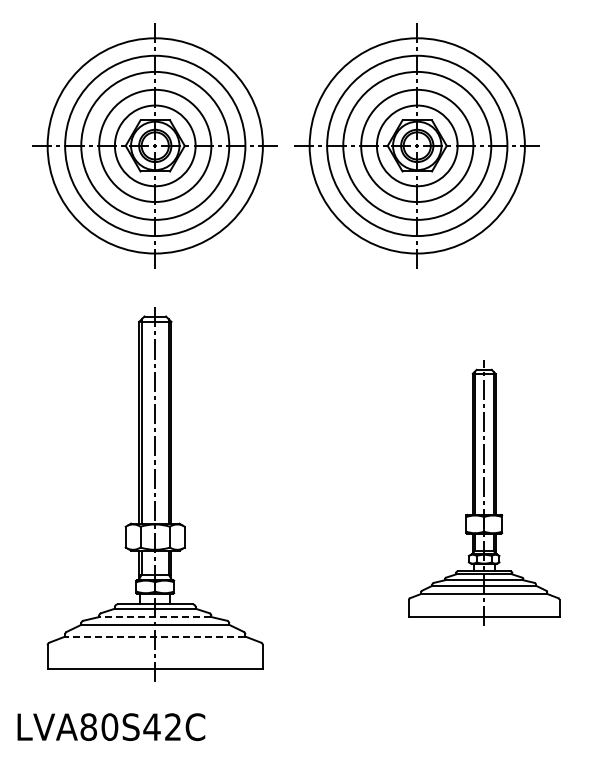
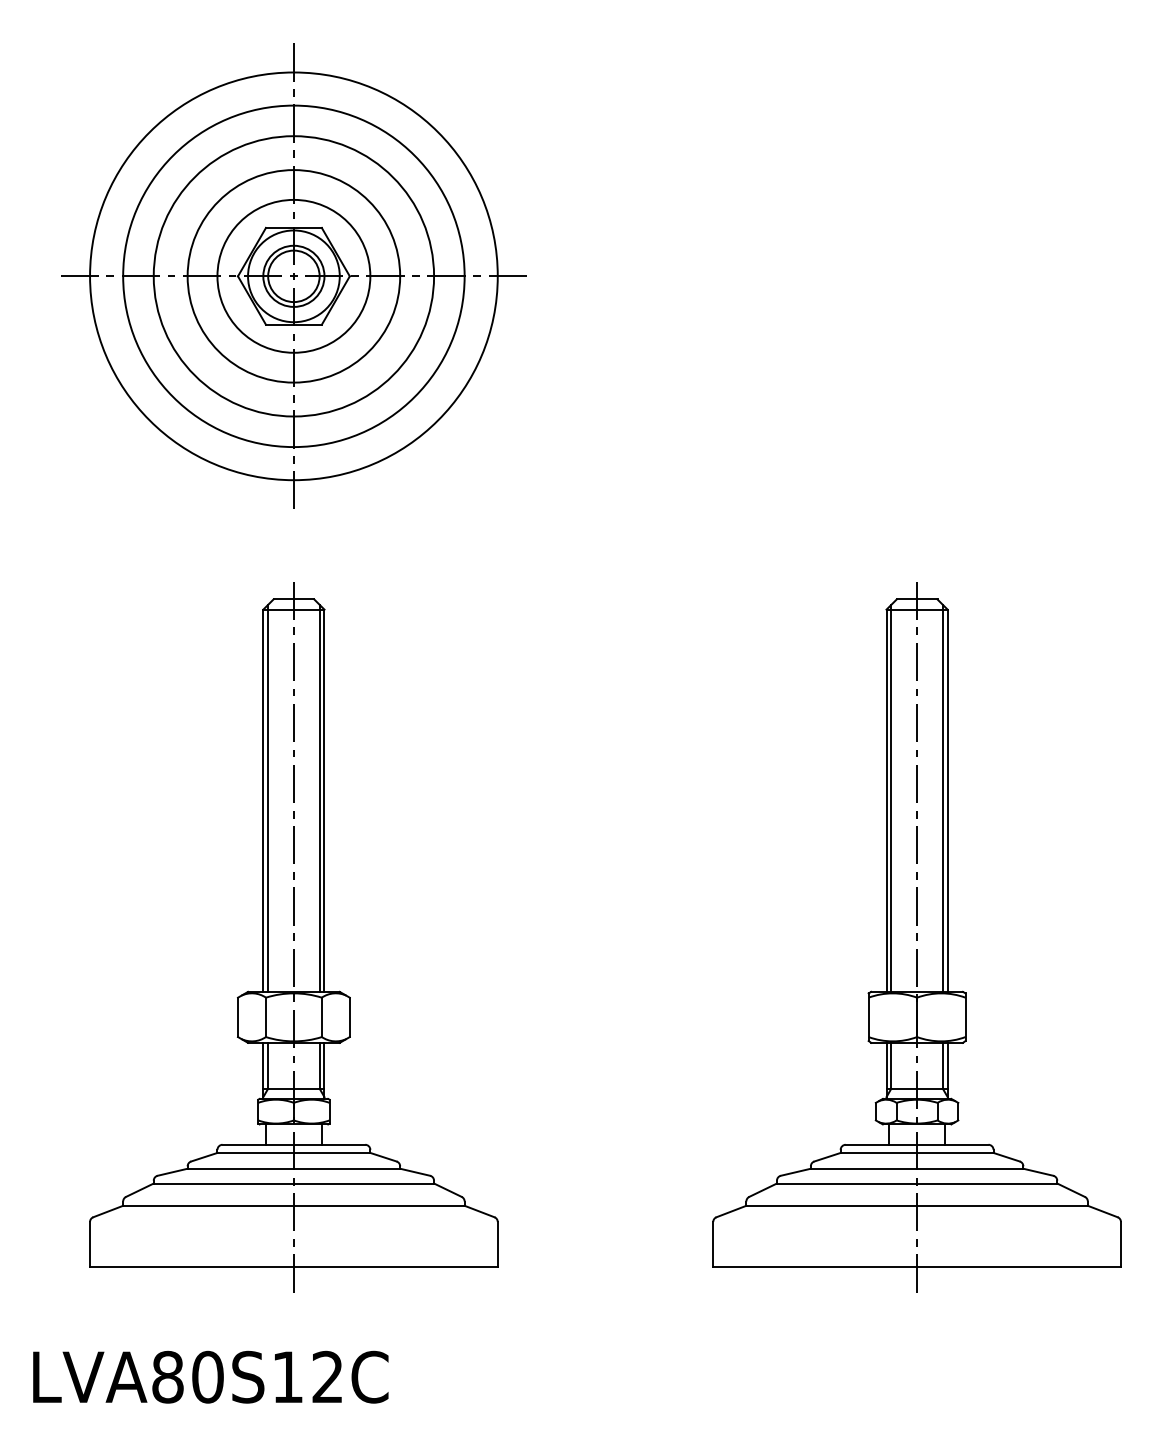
part: (416, 145) -> (788, 275), removed
part: (483, 494) -> (915, 936), size x1.43
line: (154, 617) -> (292, 1169), dashed -> solid
line: (154, 636) -> (292, 1205), dashed -> solid
text: (151, 726) -> (286, 1376), LVA80S42C -> LVA80S12C

